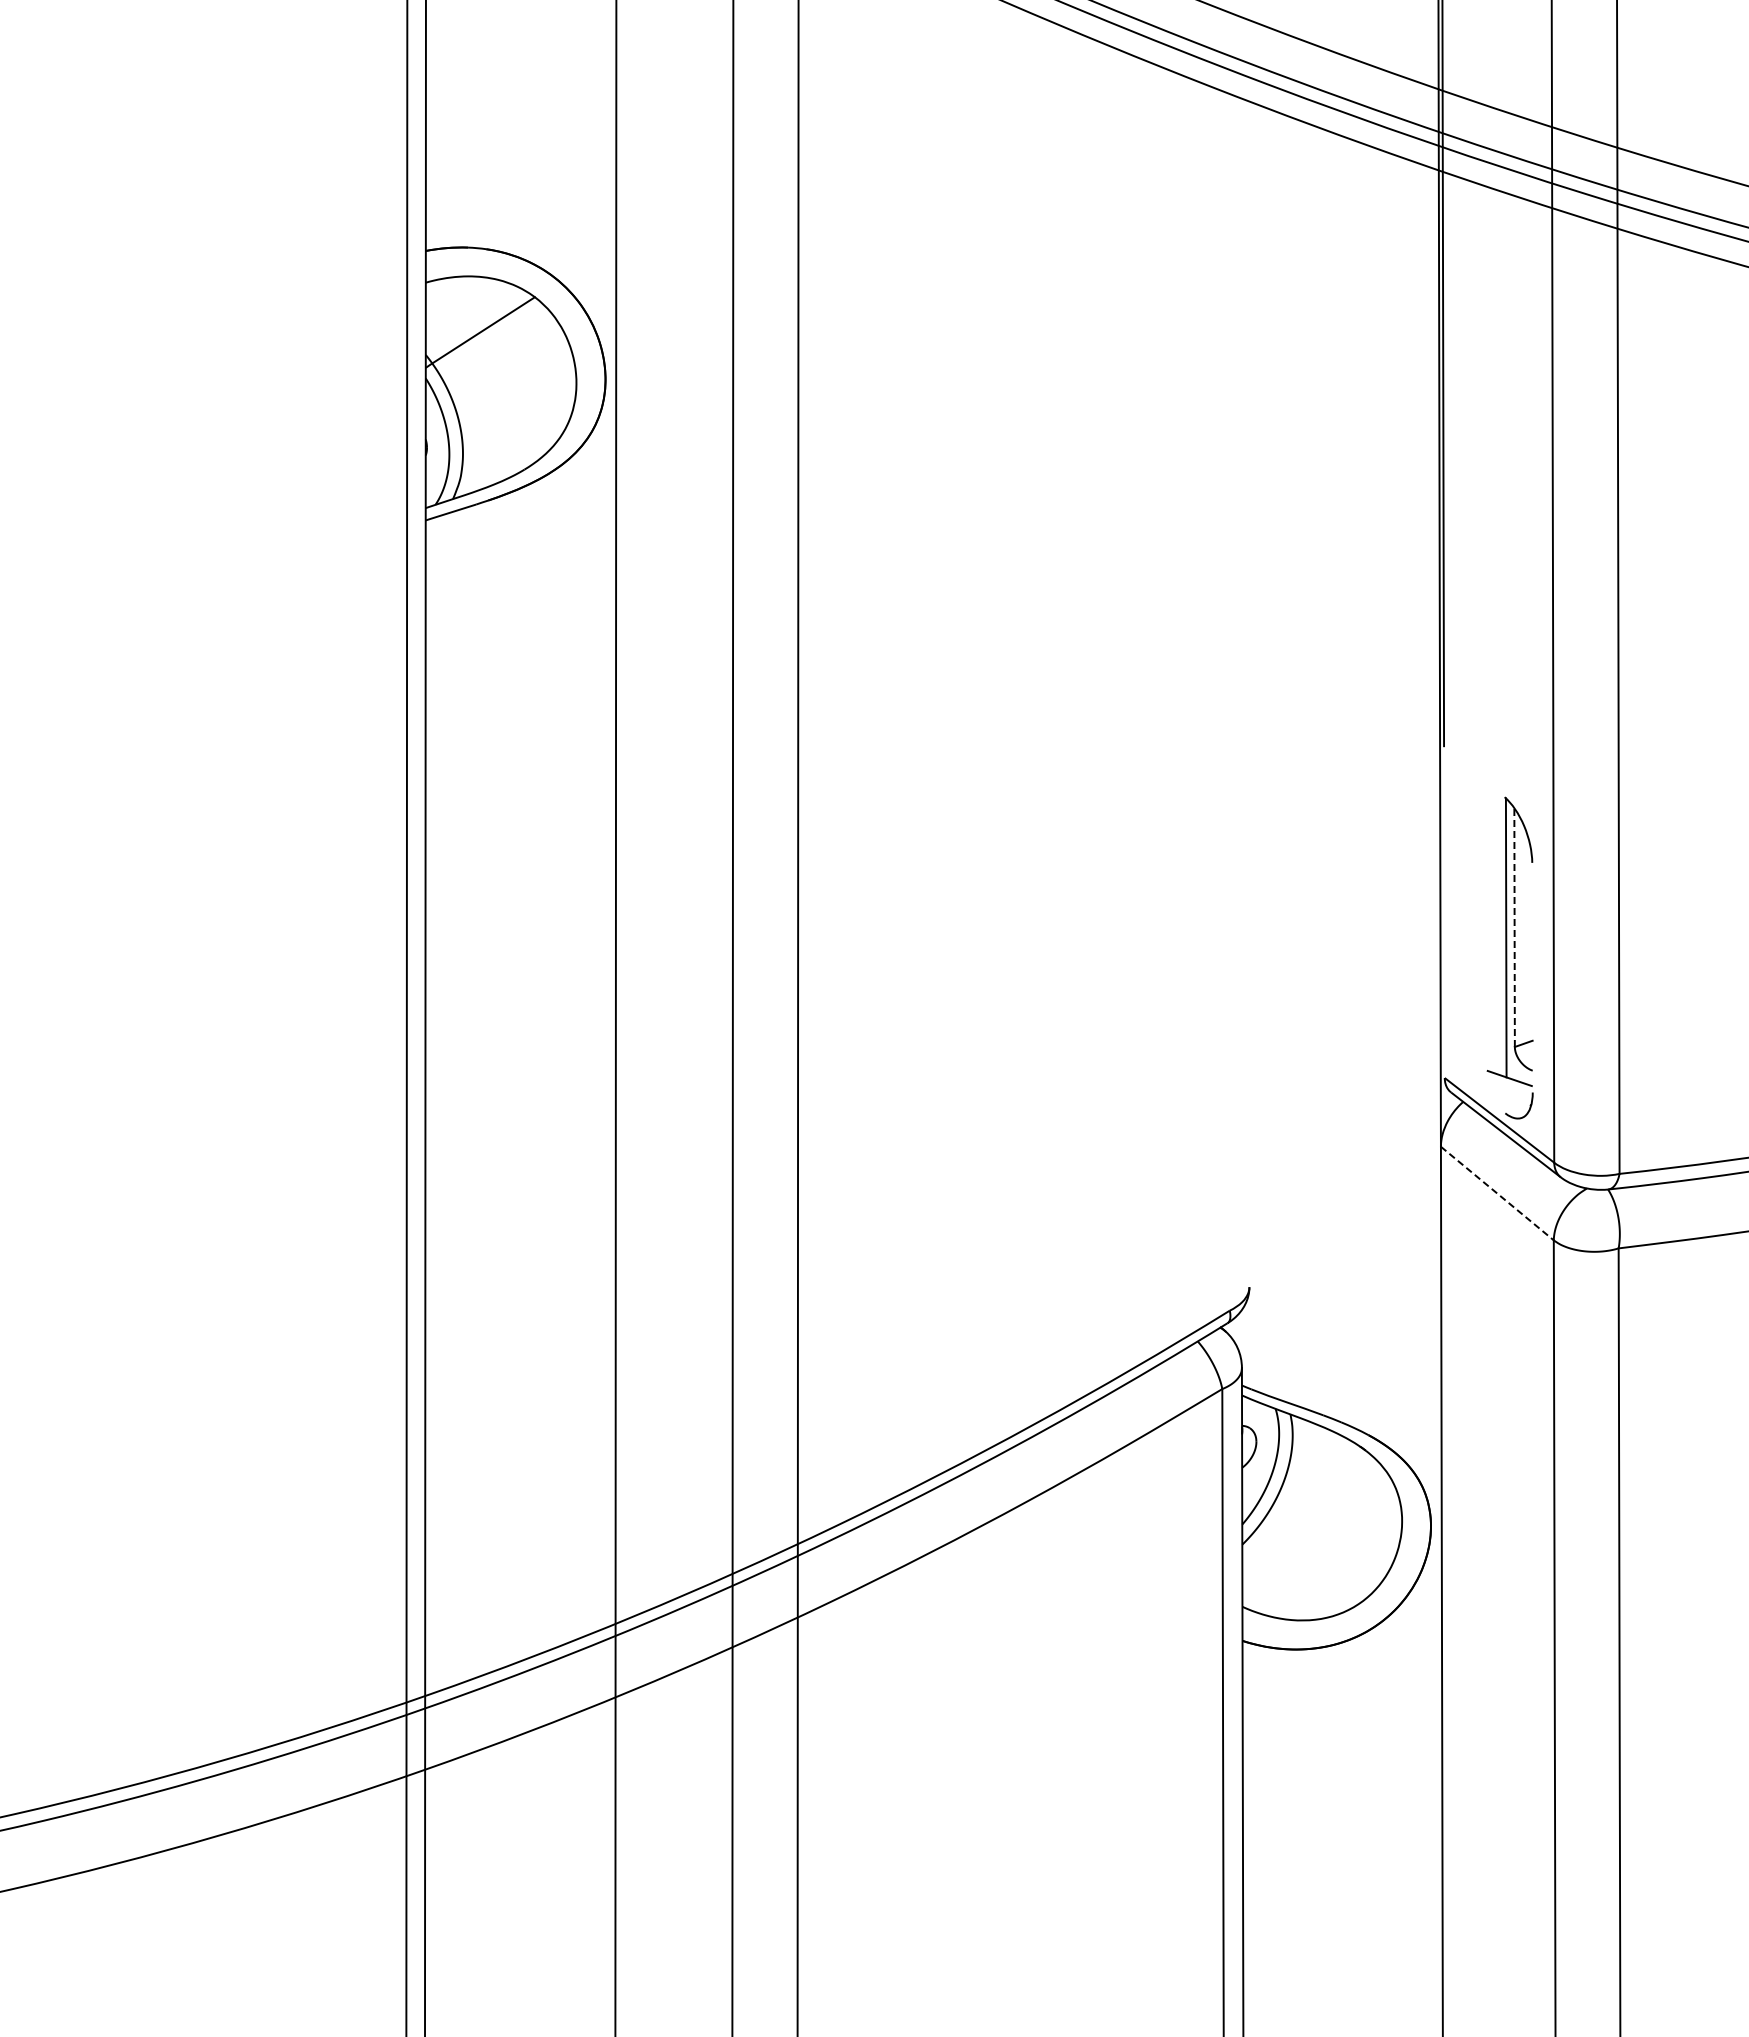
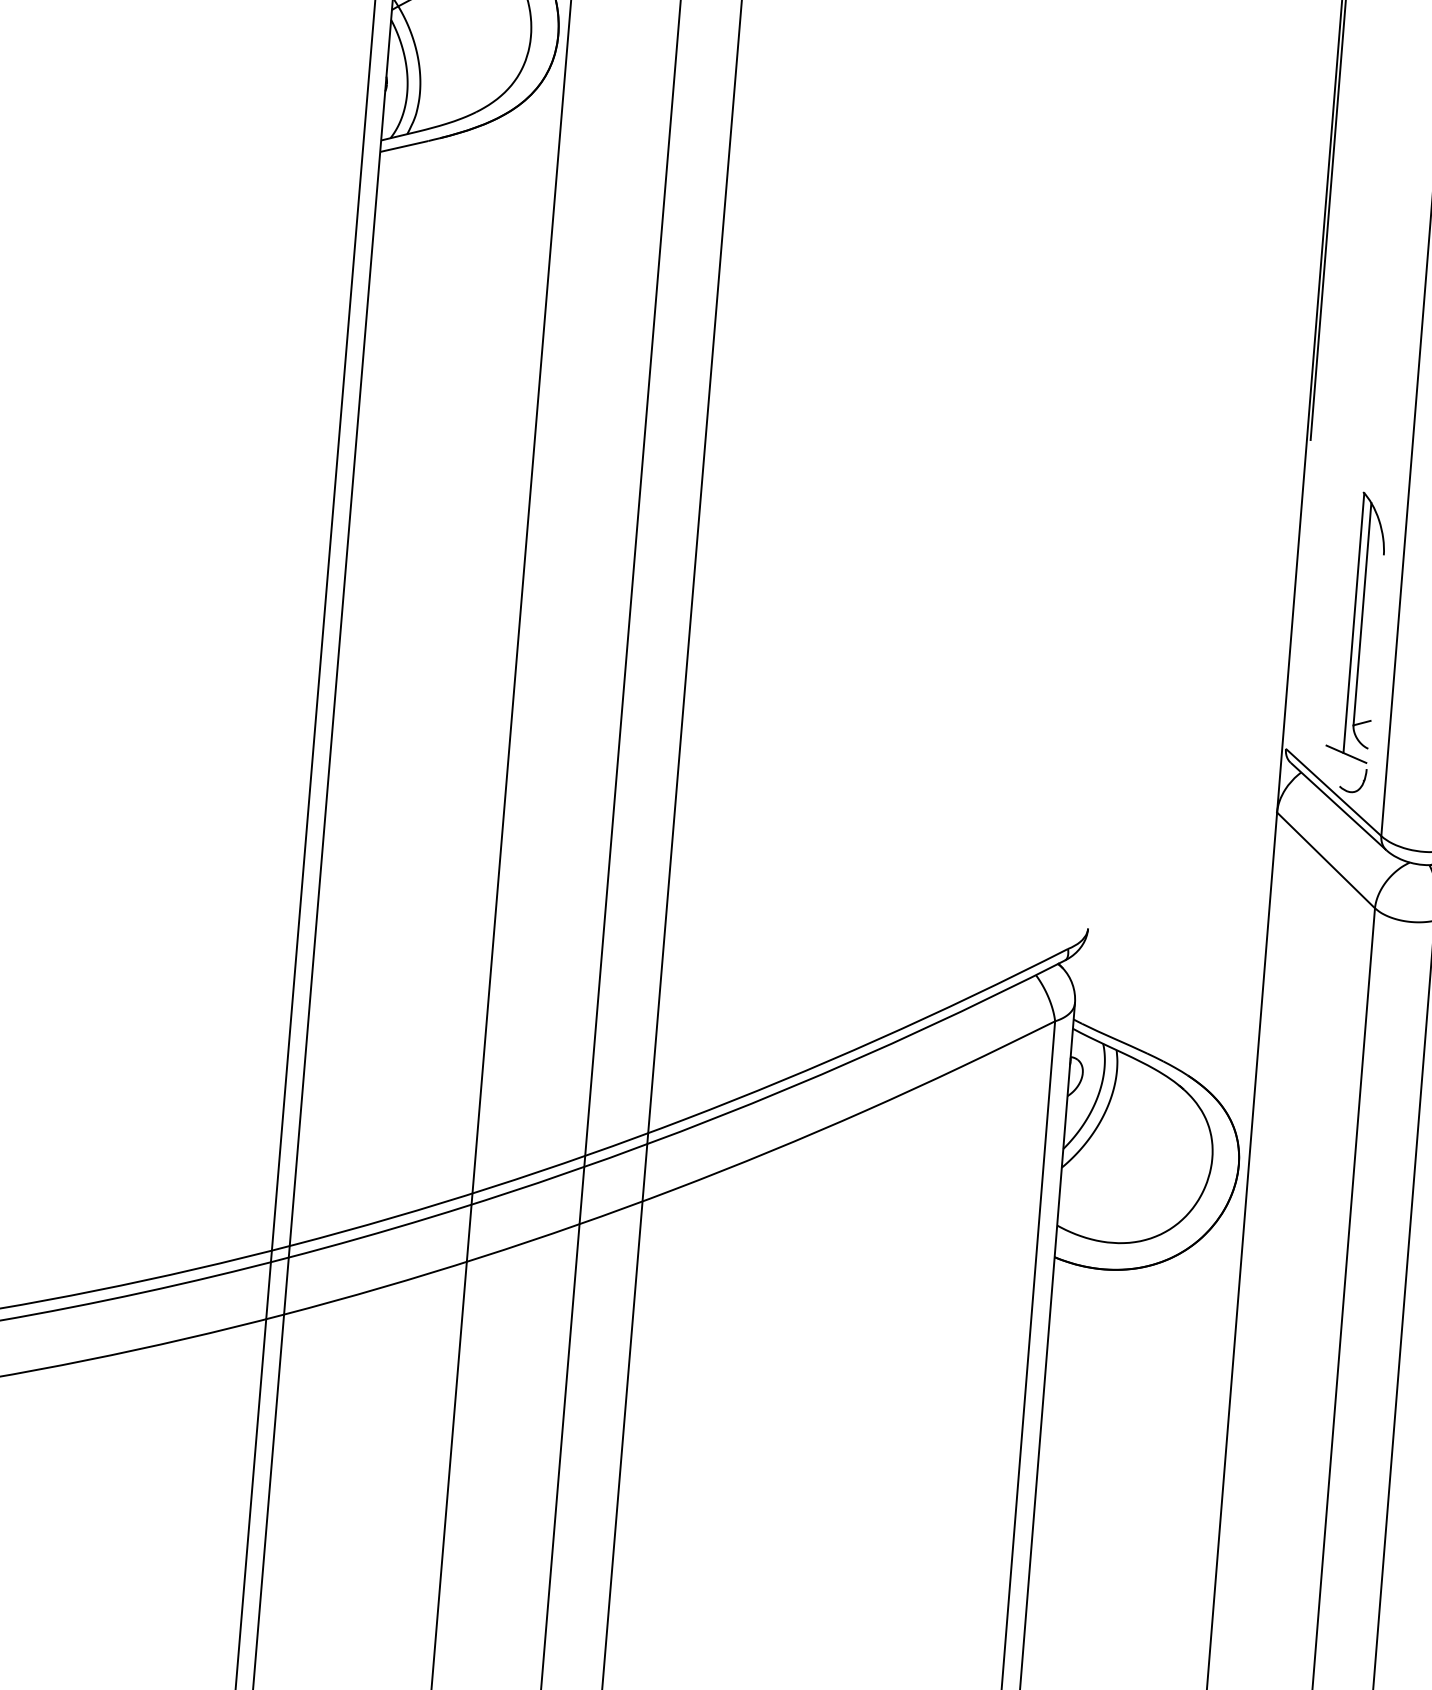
line: (1514, 927) -> (1362, 614), dashed -> solid
line: (1497, 1193) -> (1326, 860), dashed -> solid

